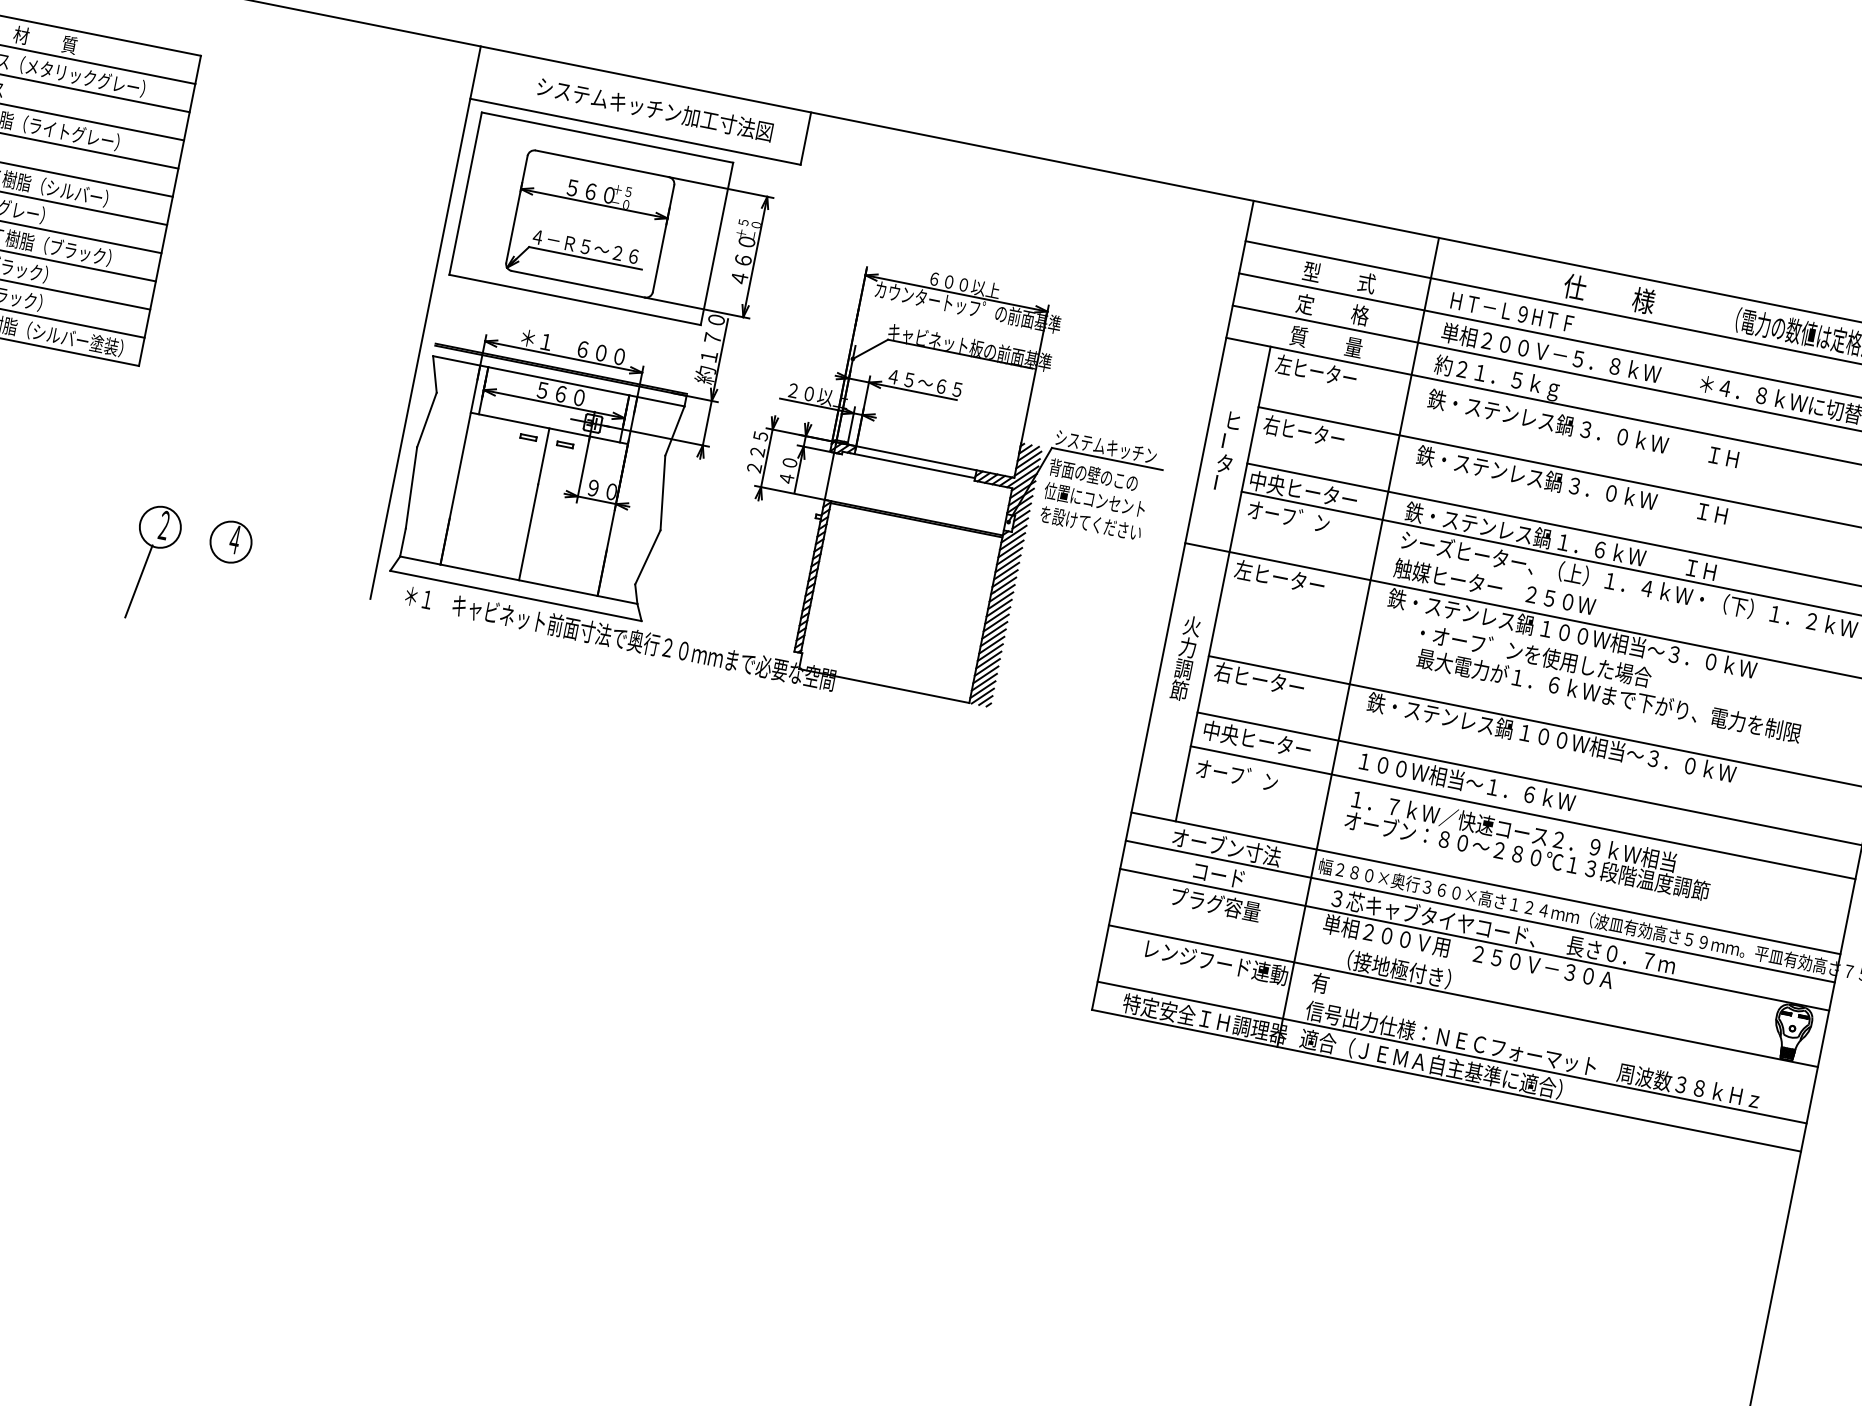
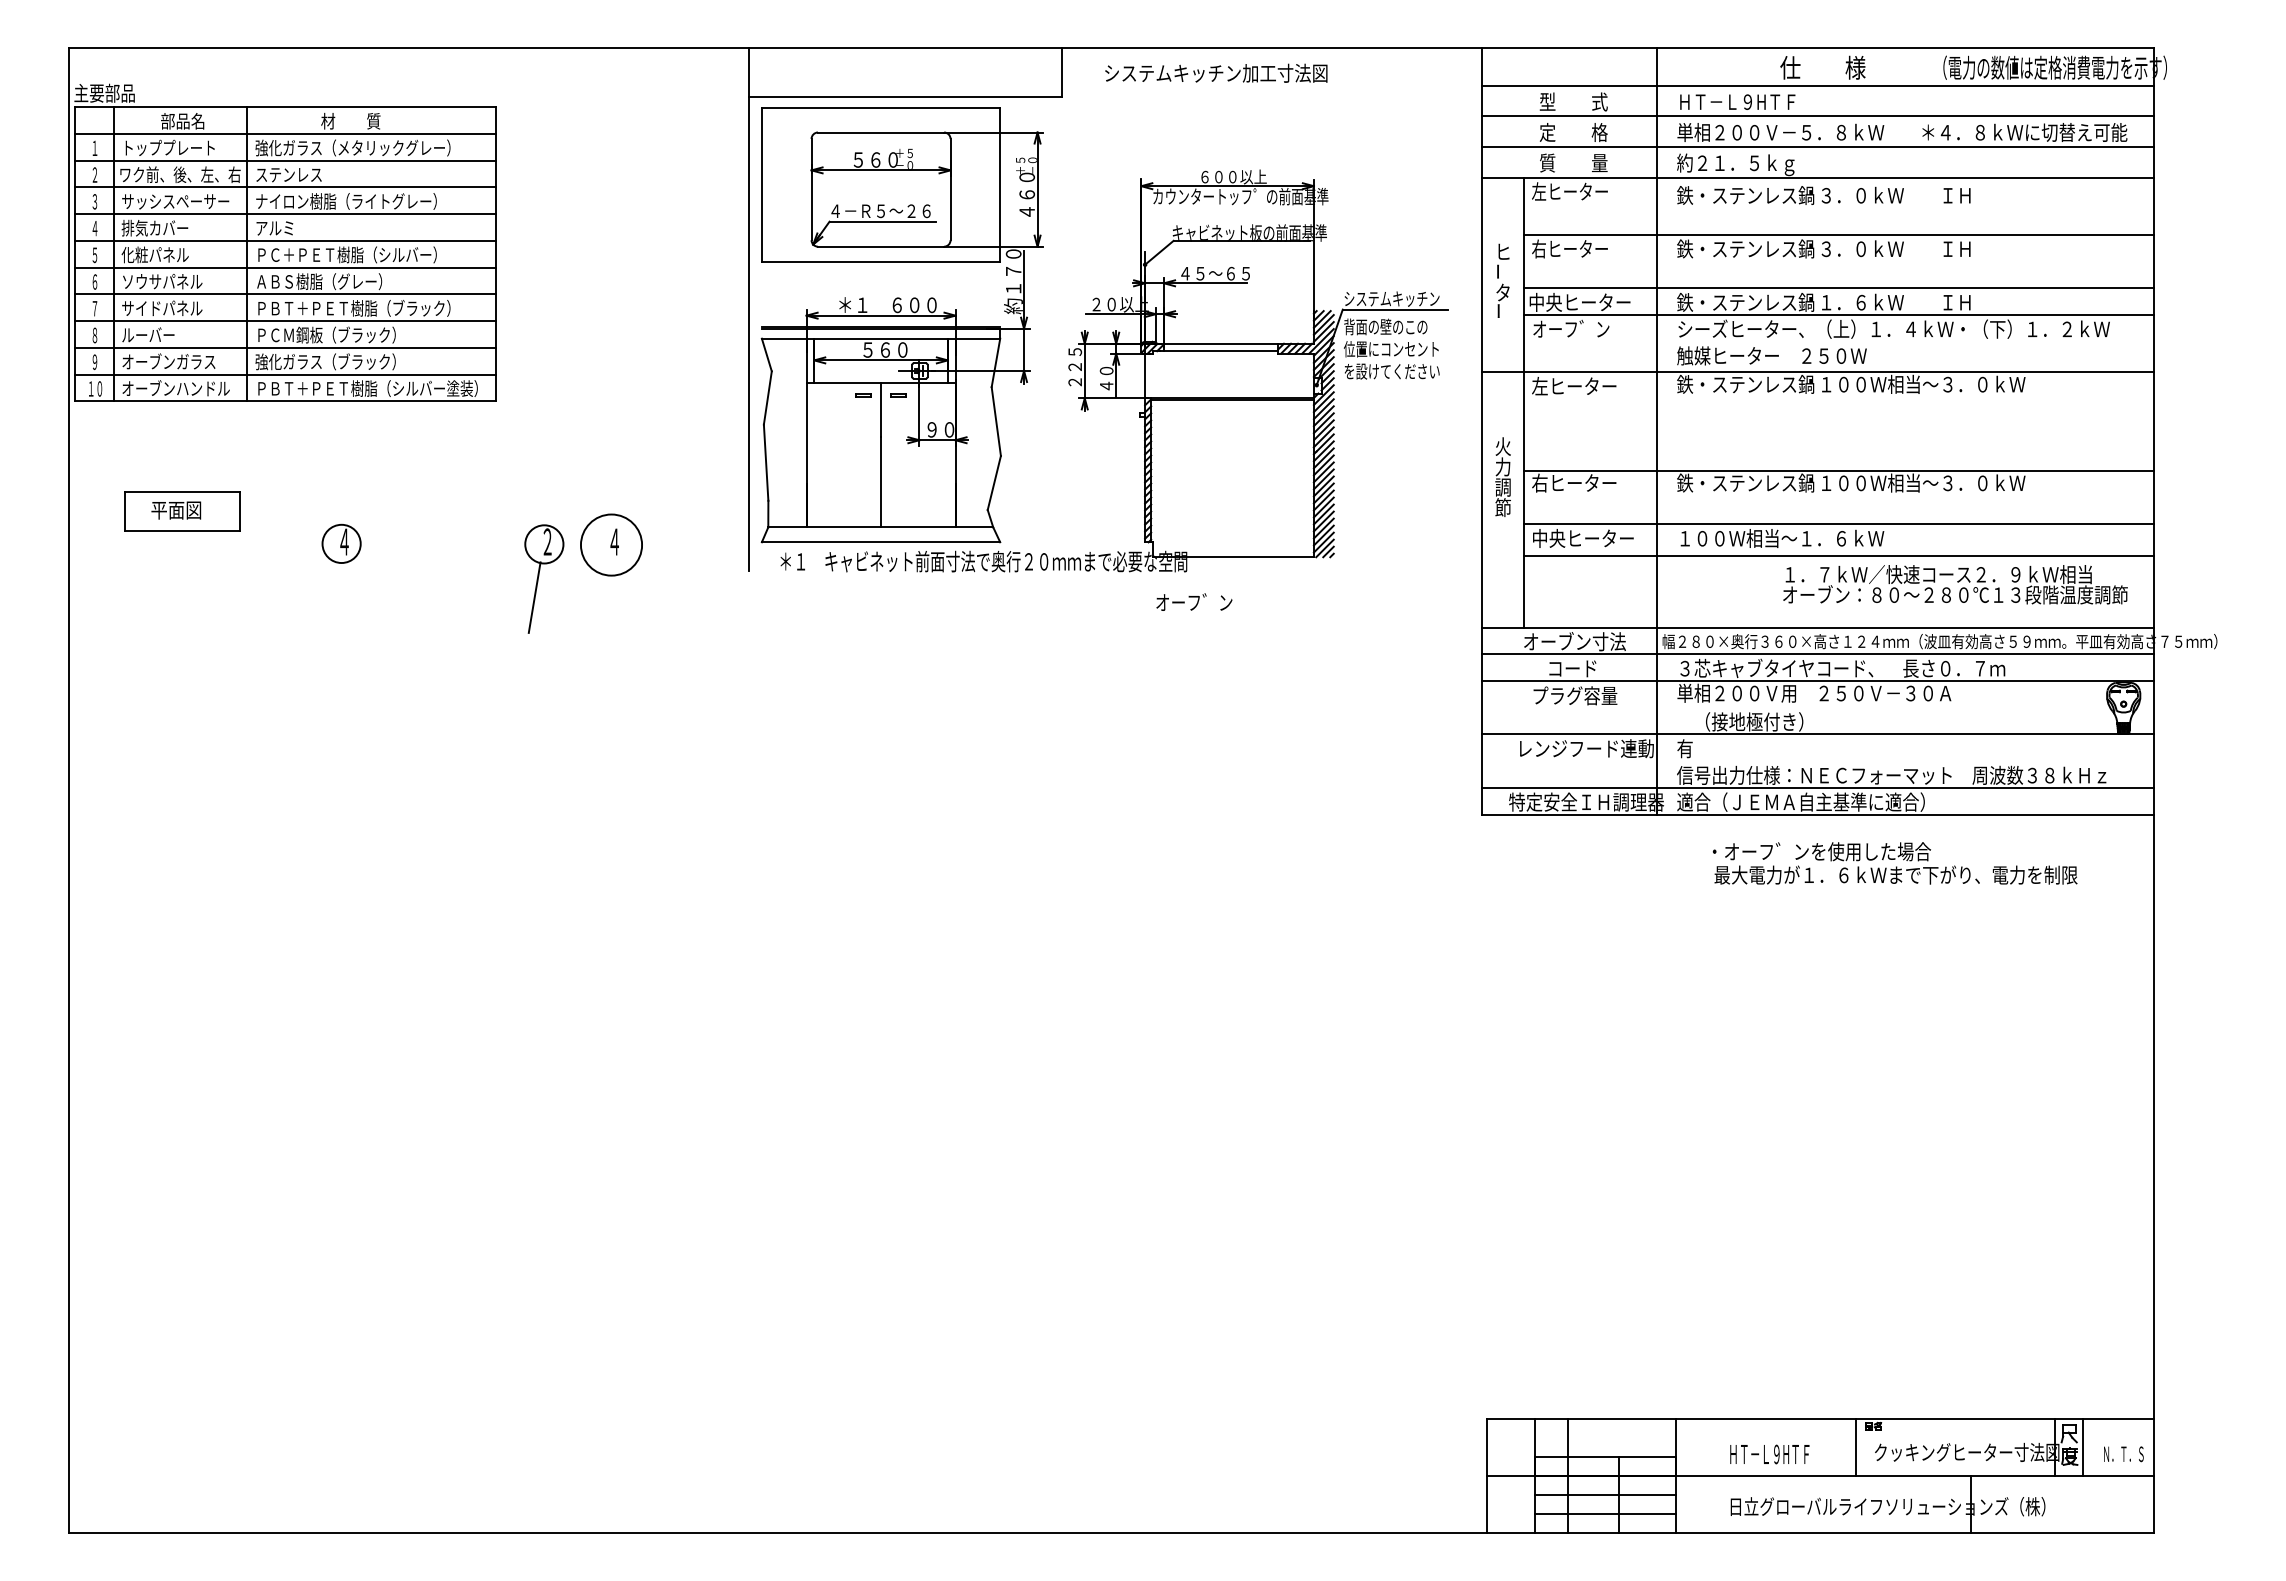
text: (655, 108) -> (1216, 72), moved
circle: (231, 541) -> (611, 544), size x1.6
text: (1610, 683) -> (1894, 863), moved
text: (1237, 774) -> (1194, 601), moved
text: (1529, 844) -> (1955, 584), moved

